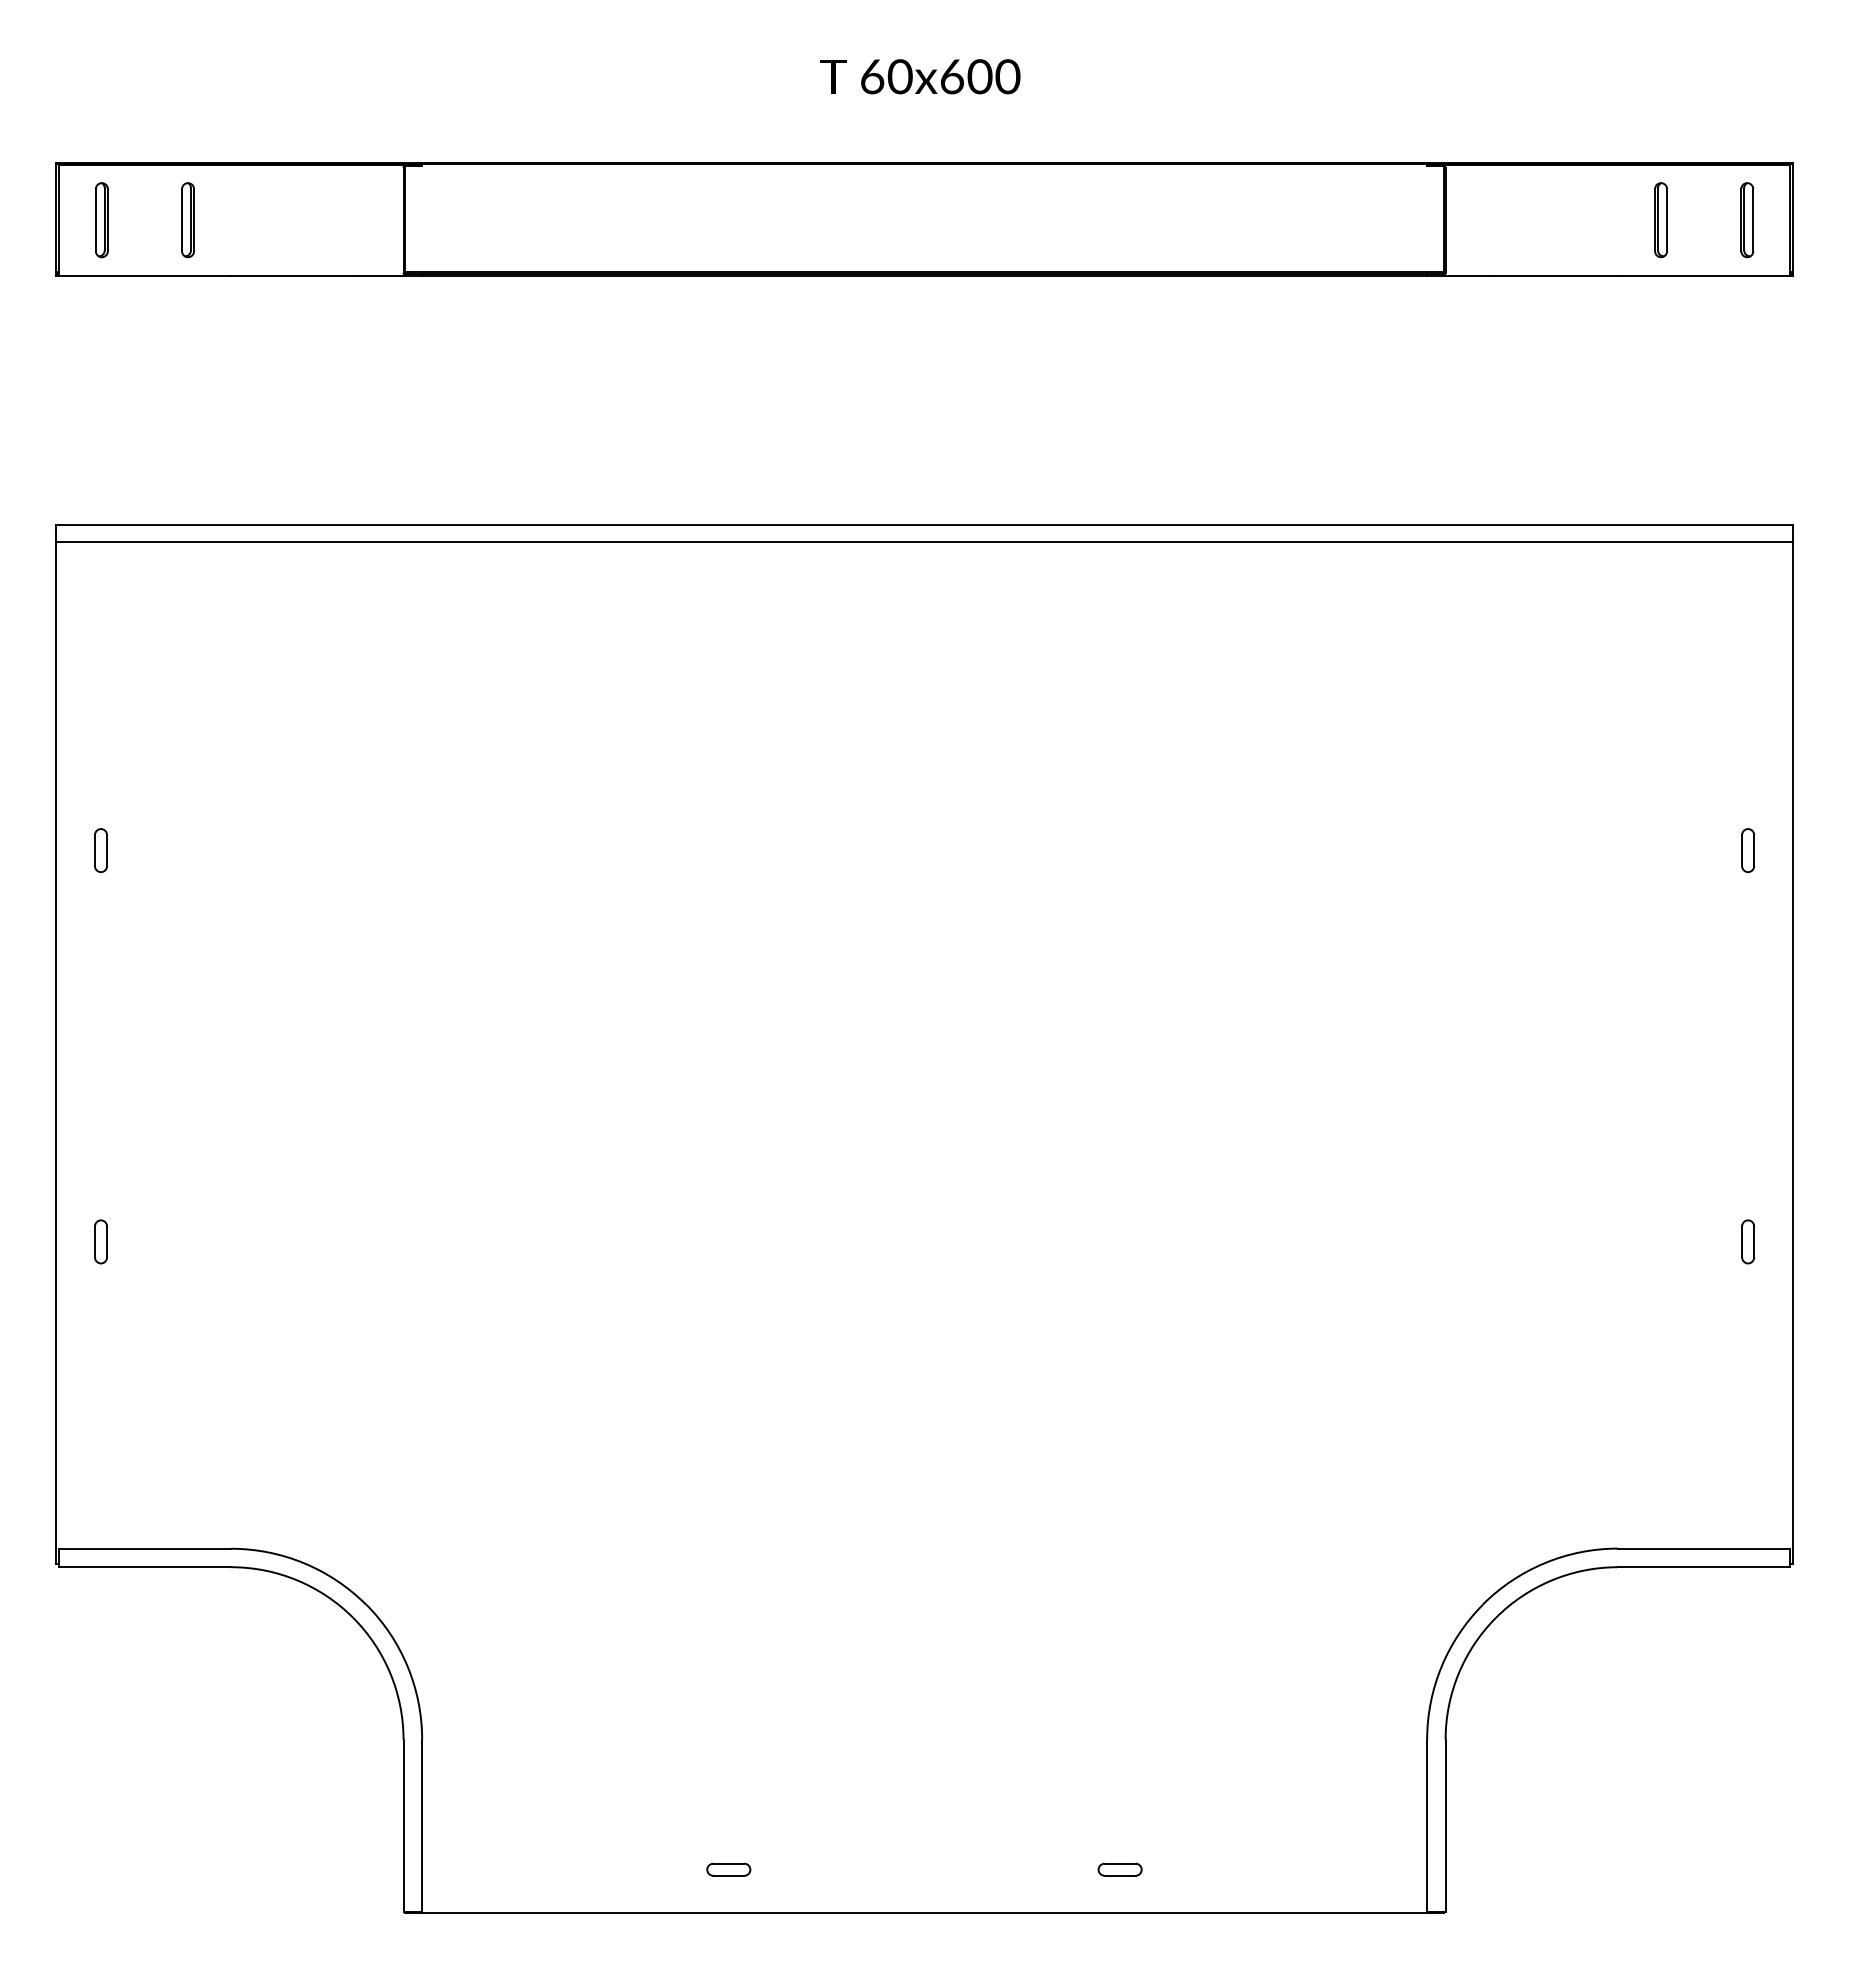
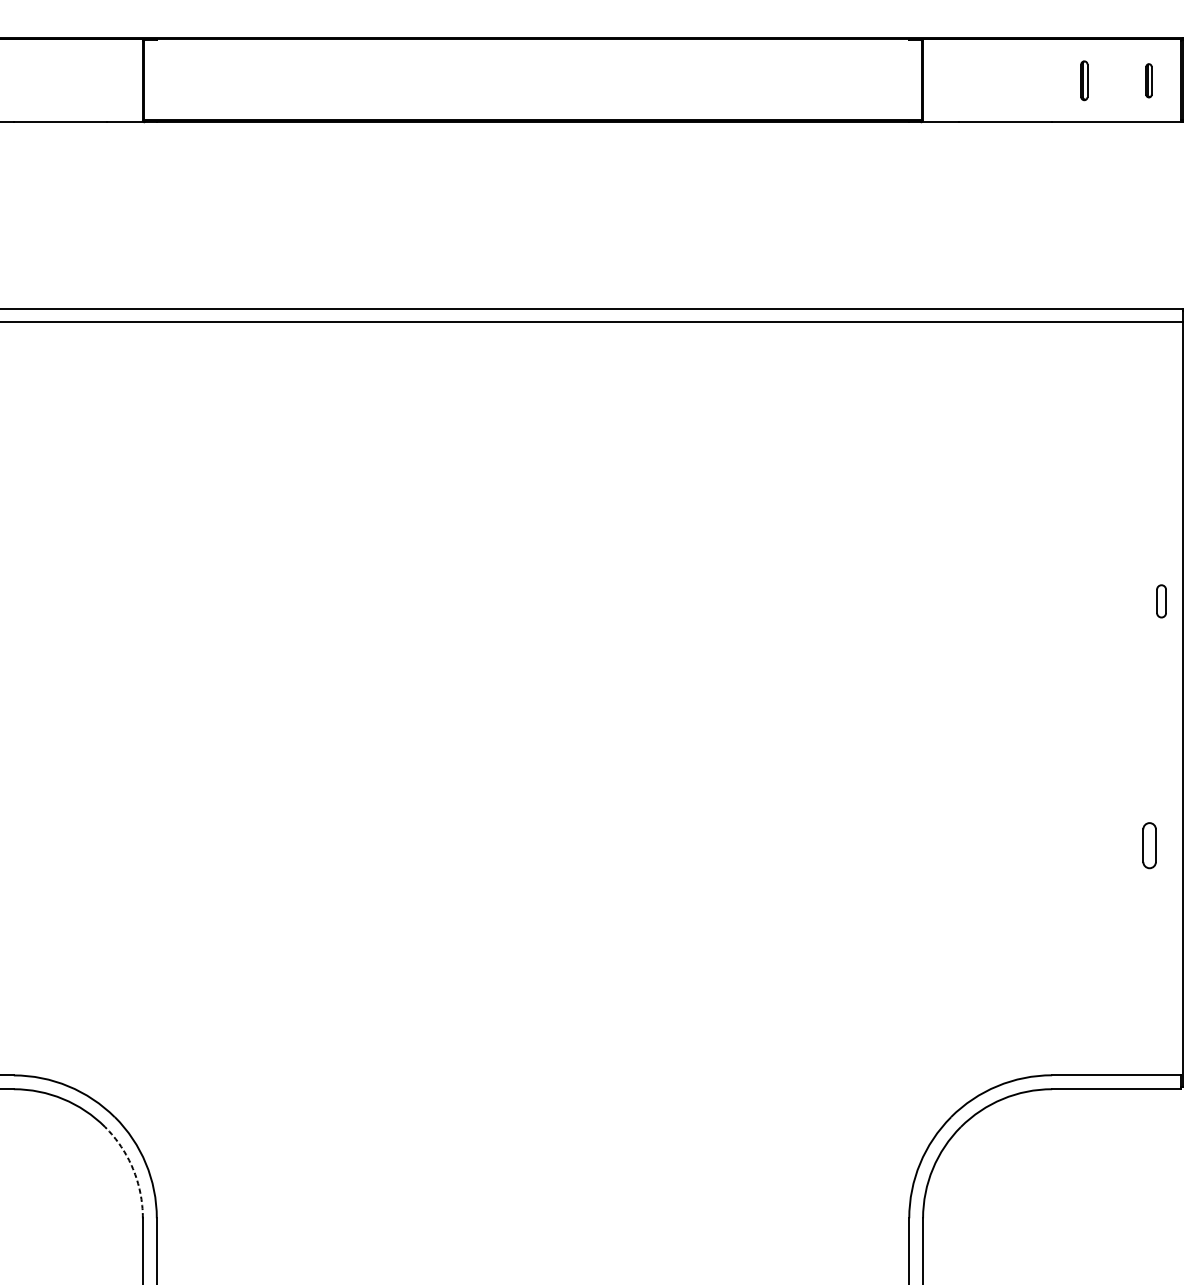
part: (1660, 220) -> (1083, 80), size x0.7
part: (1747, 220) -> (1149, 80), size x0.6
part: (1747, 850) -> (1161, 601), moved
part: (1747, 1241) -> (1149, 845), size x1.4
arc: (390, 1673) -> (133, 1168), solid -> dashed

